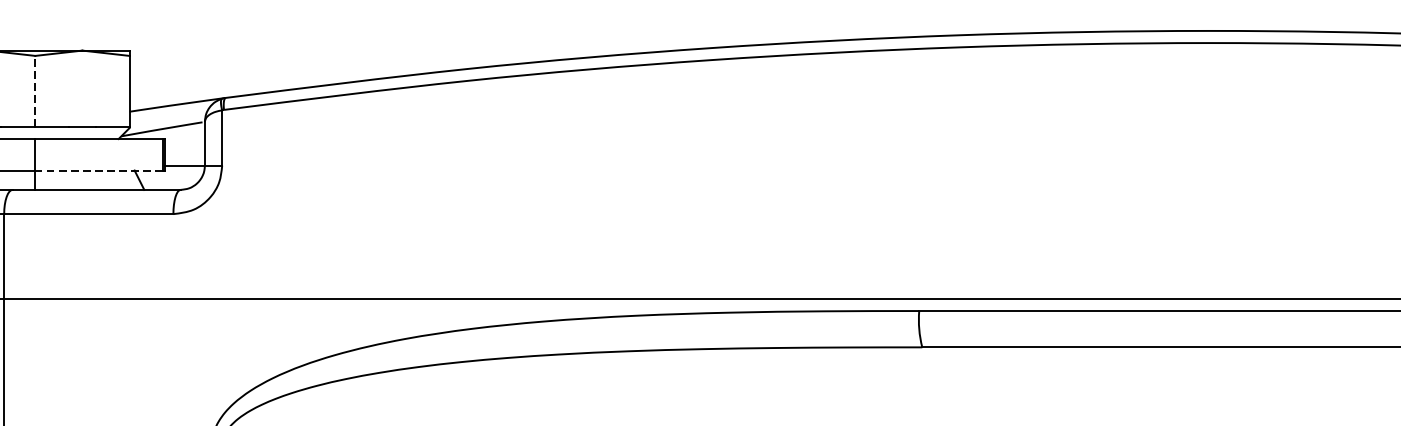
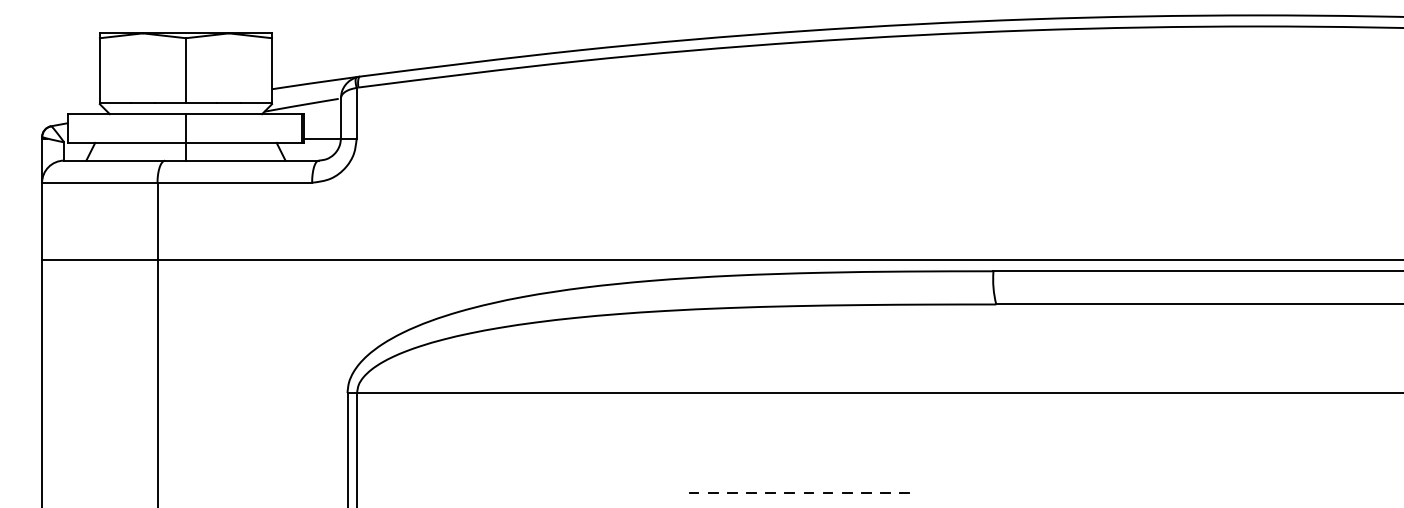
line: (34, 91) -> (185, 70), dashed -> solid
line: (98, 170) -> (243, 142), dashed -> solid

